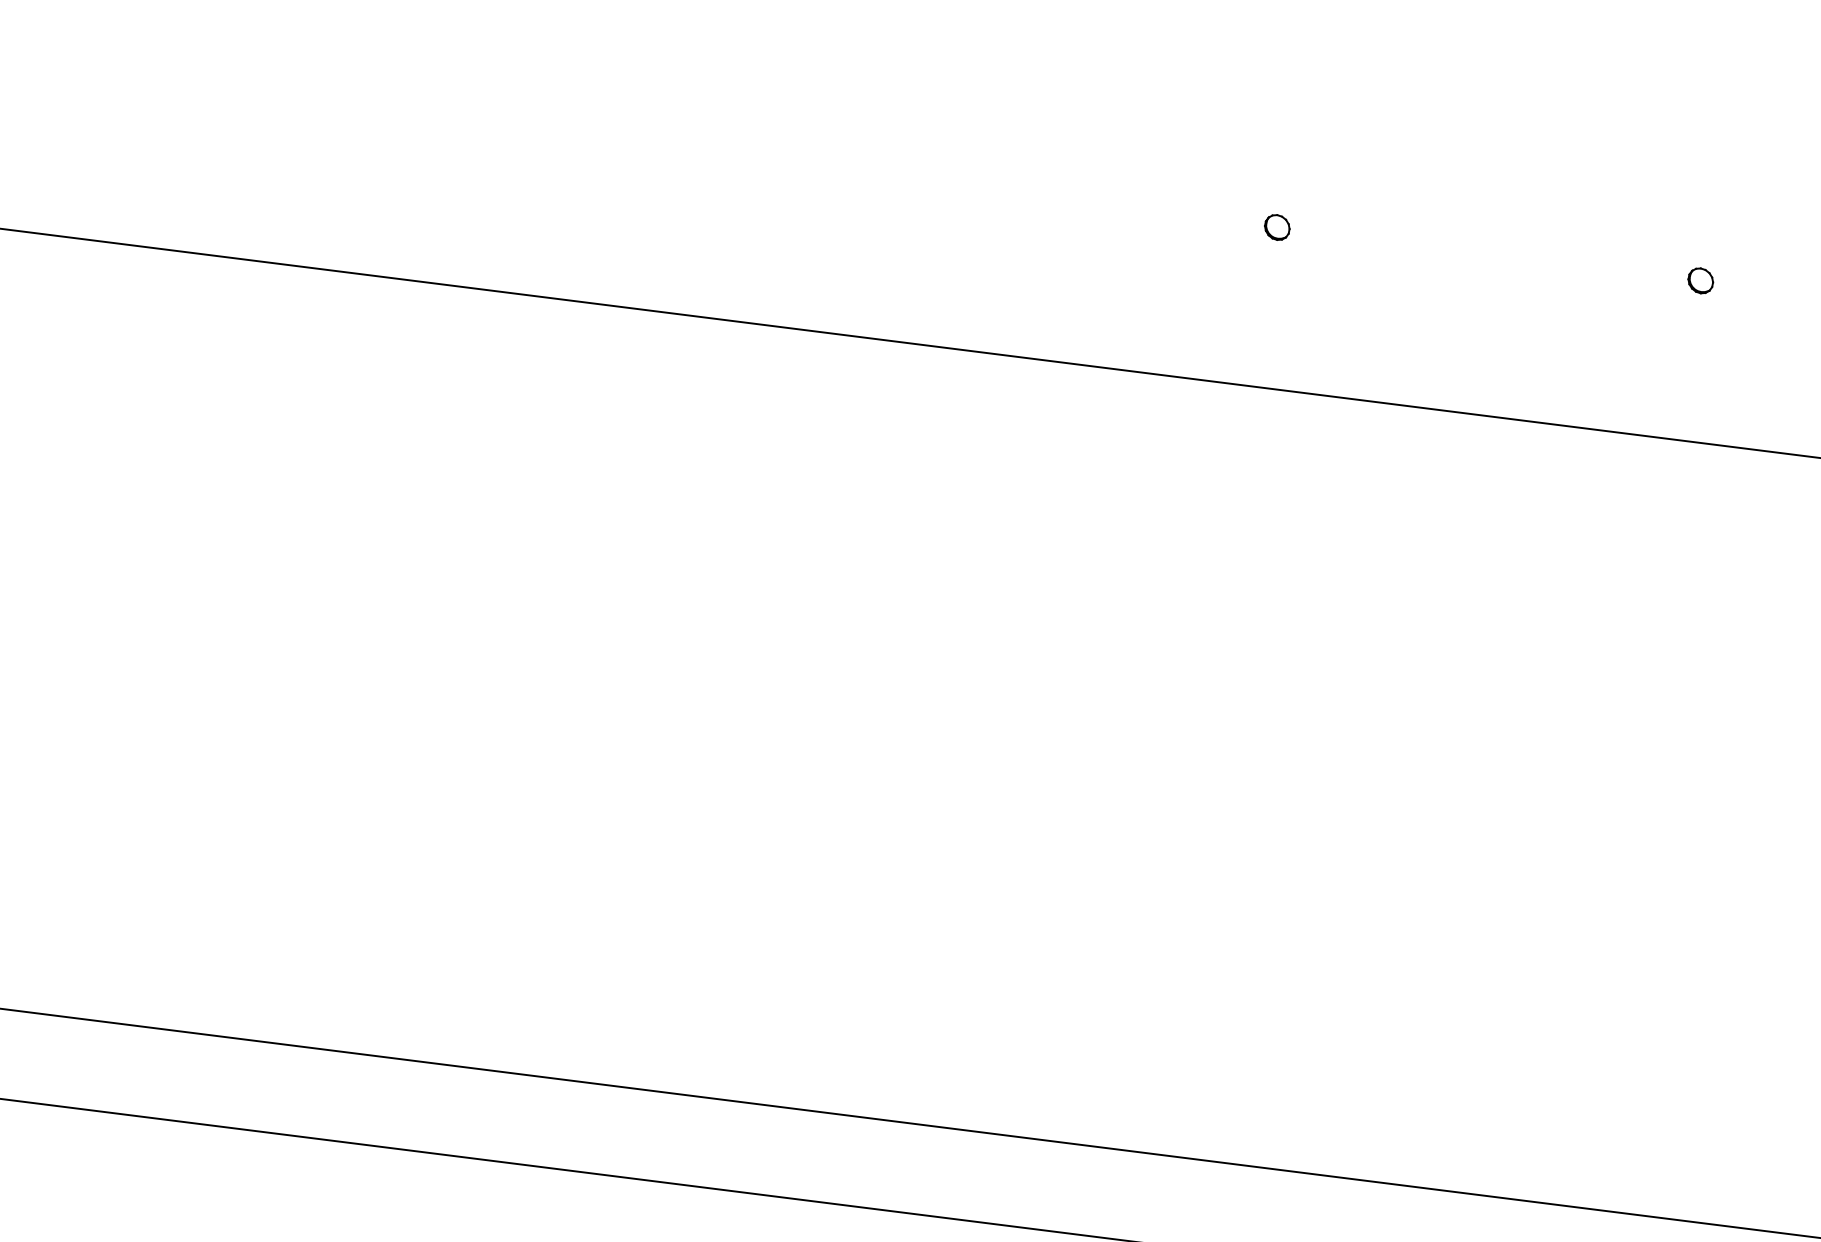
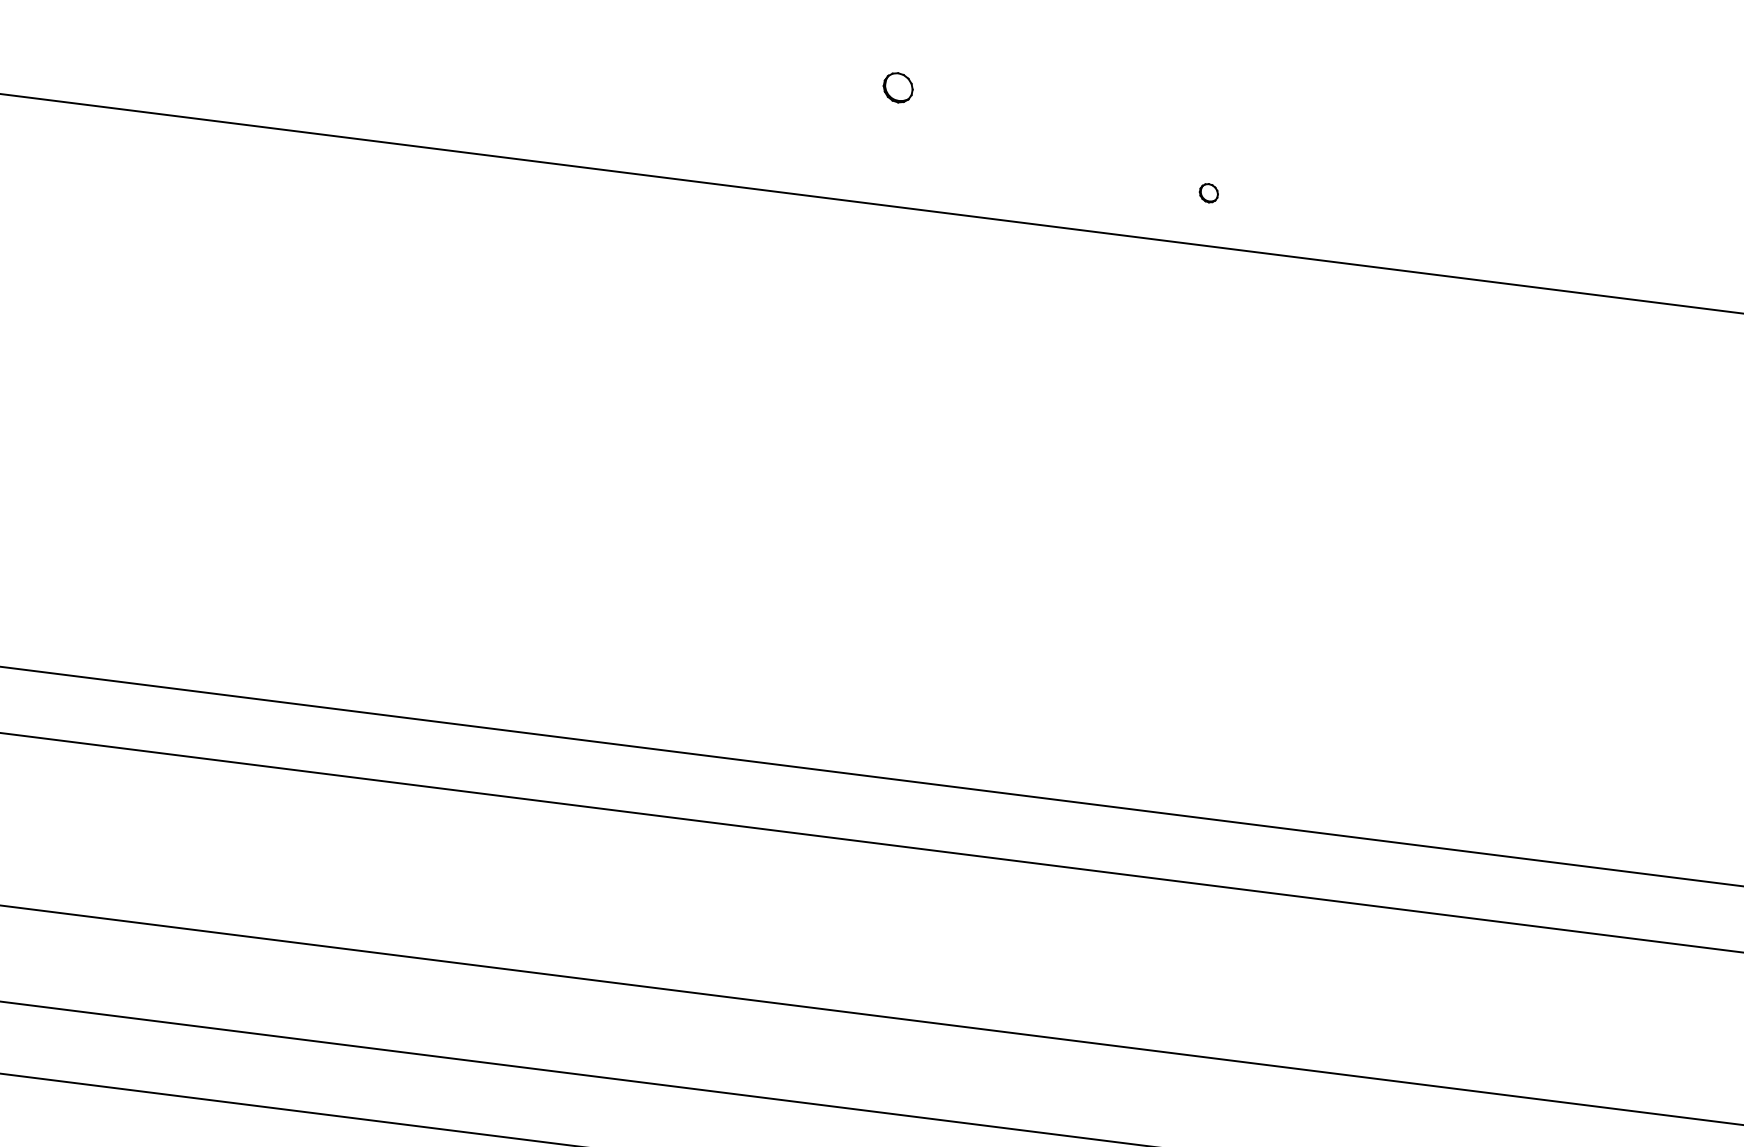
part: (1276, 228) -> (897, 88), size x1.6
part: (1700, 281) -> (1208, 193), moved

